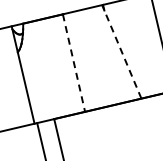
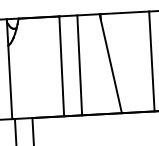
line: (121, 51) -> (110, 63), dashed -> solid
line: (91, 58) -> (79, 64), added
line: (74, 63) -> (62, 66), dashed -> solid

